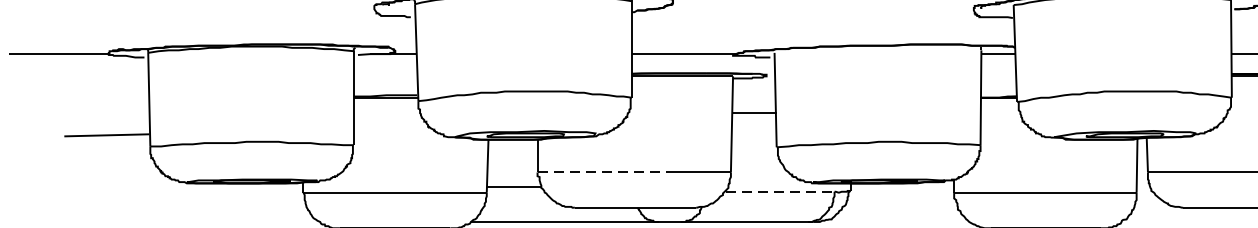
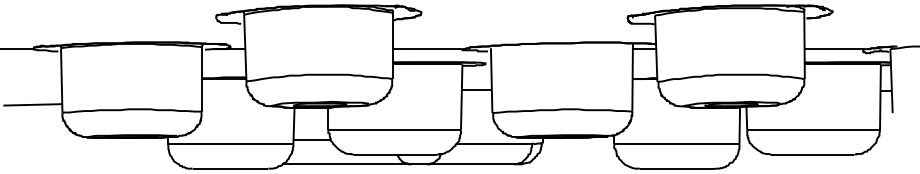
line: (606, 172) -> (375, 130), dashed -> solid
line: (781, 191) -> (495, 143), dashed -> solid

